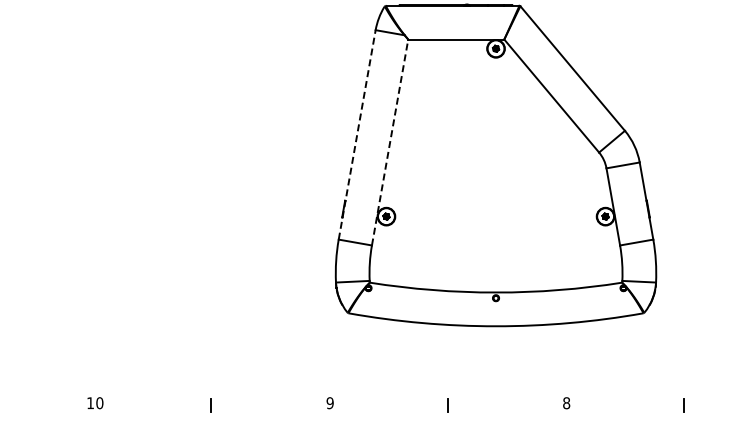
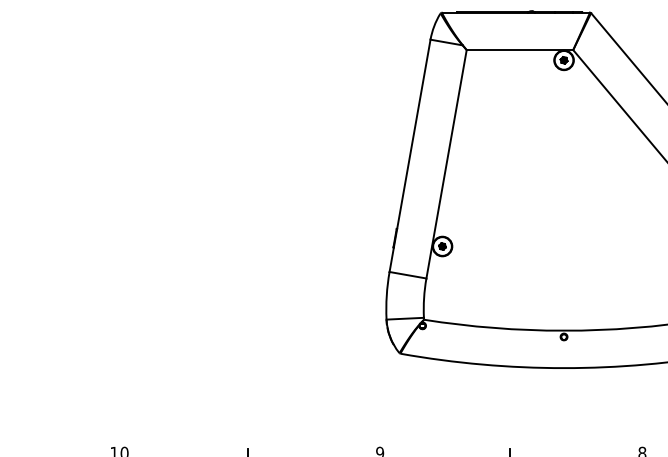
line: (357, 134) -> (410, 155), dashed -> solid
line: (390, 142) -> (447, 164), dashed -> solid

